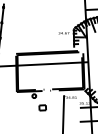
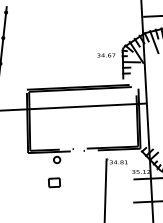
part: (42, 107) -> (54, 182), moved

